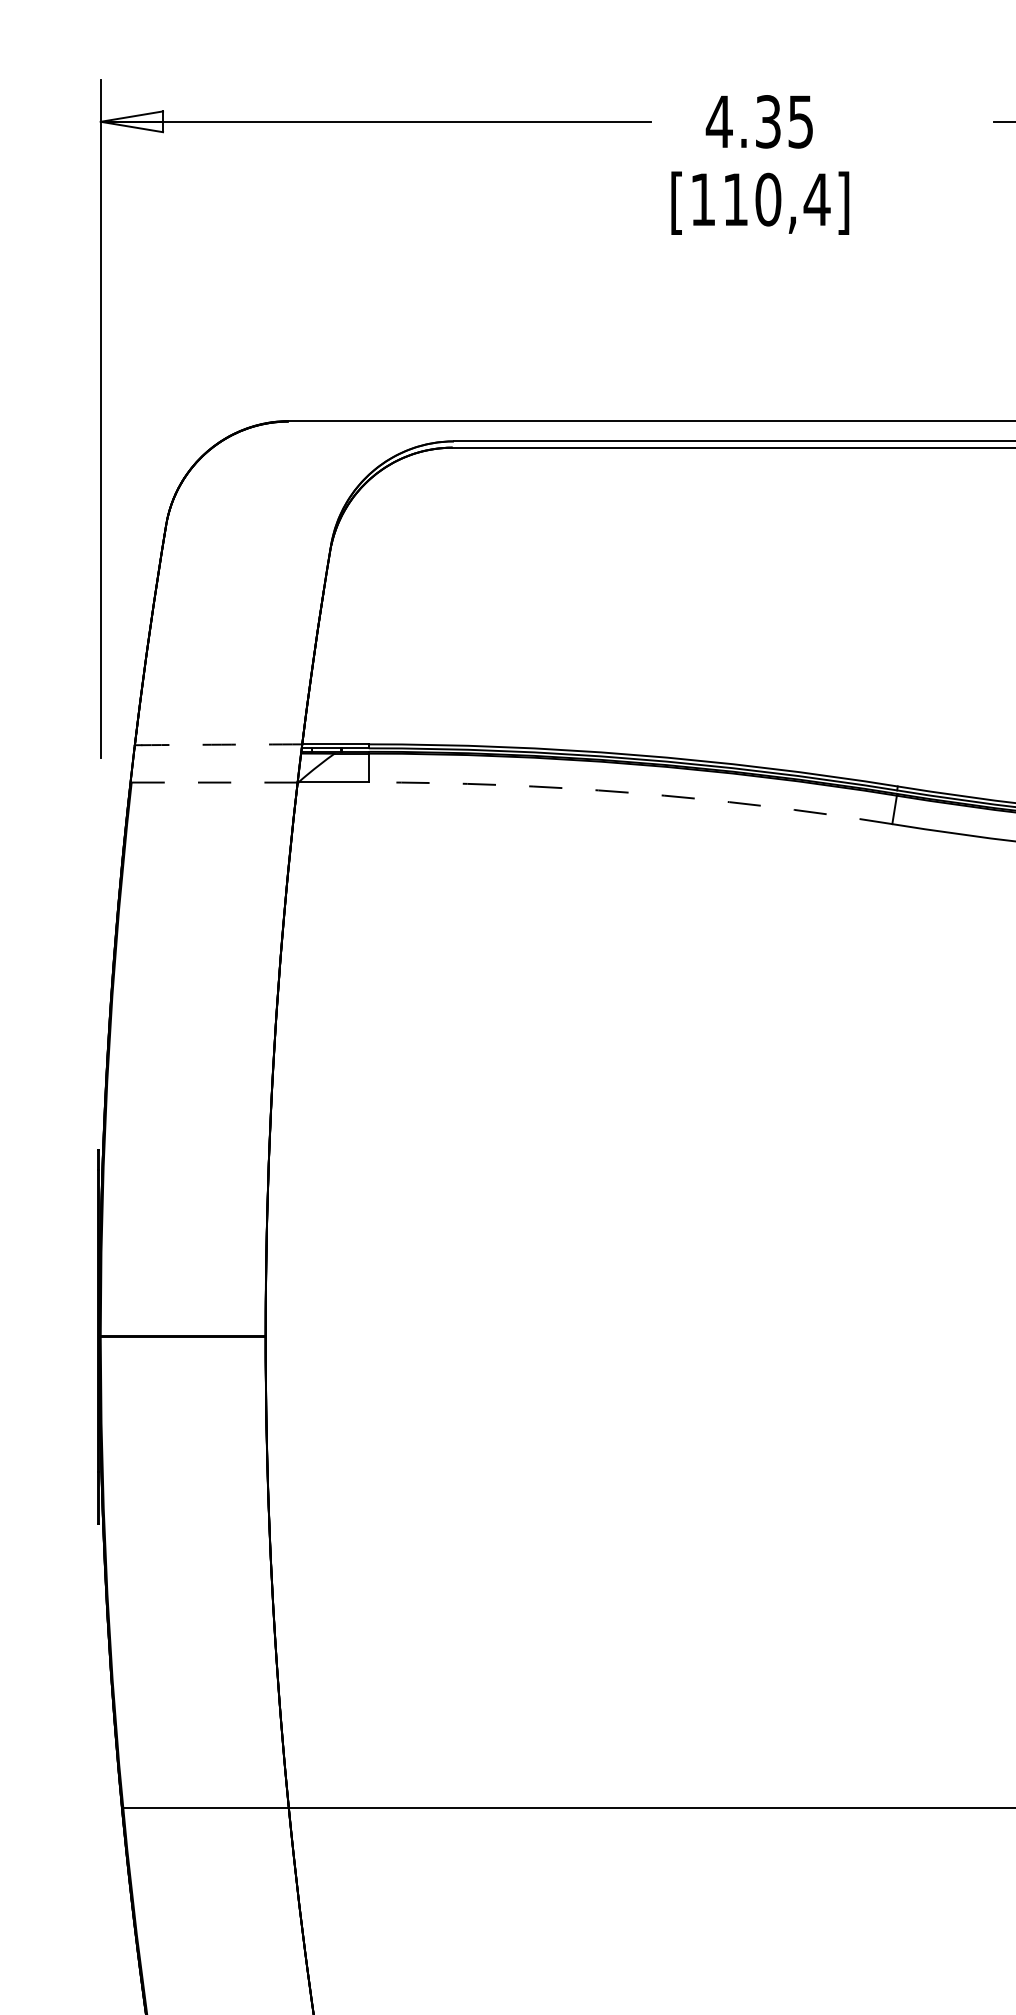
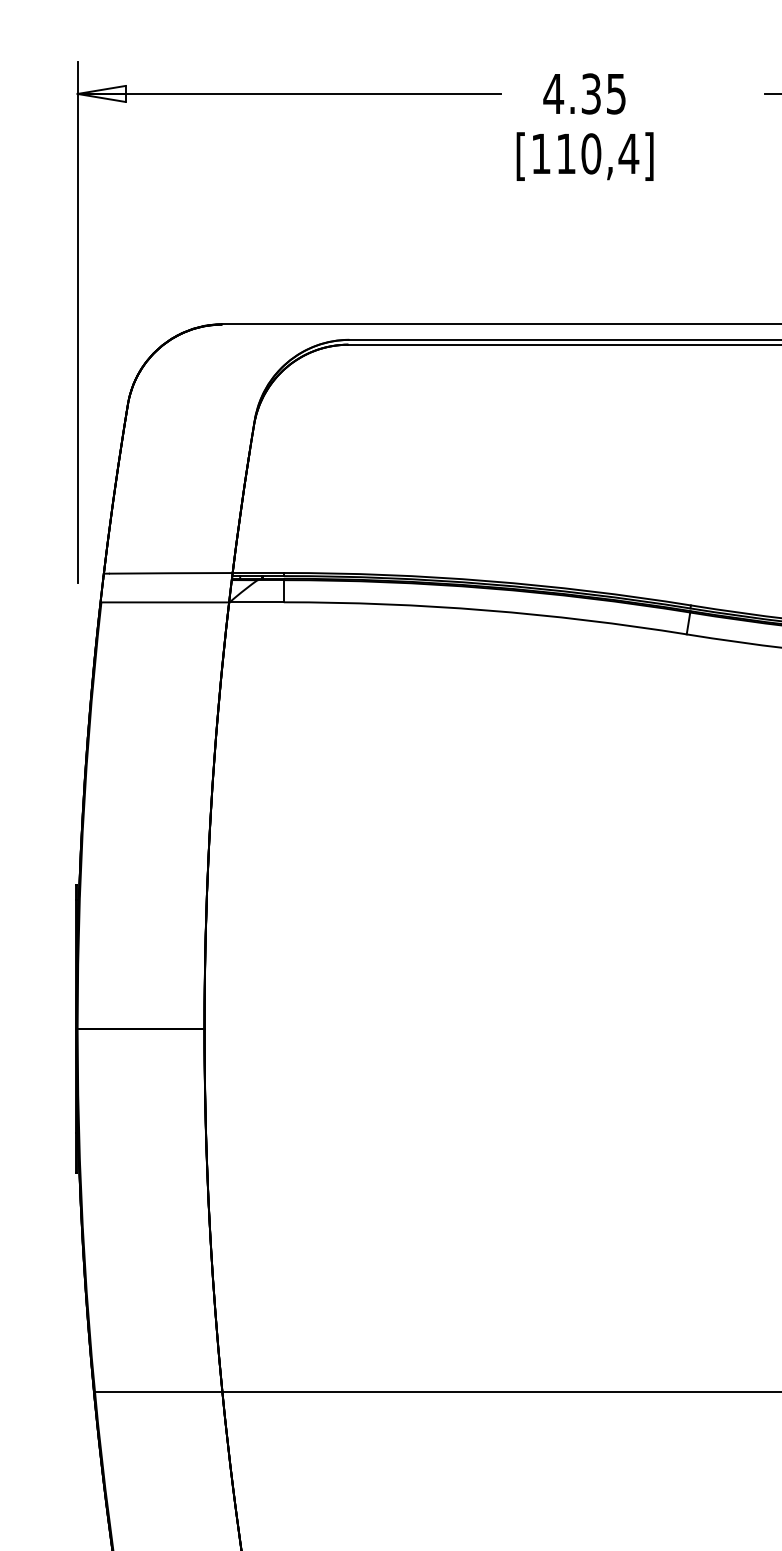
arc: (221, 744) -> (170, 573), dashed -> solid
line: (214, 782) -> (165, 602), dashed -> solid
arc: (631, 792) -> (486, 610), dashed -> solid

